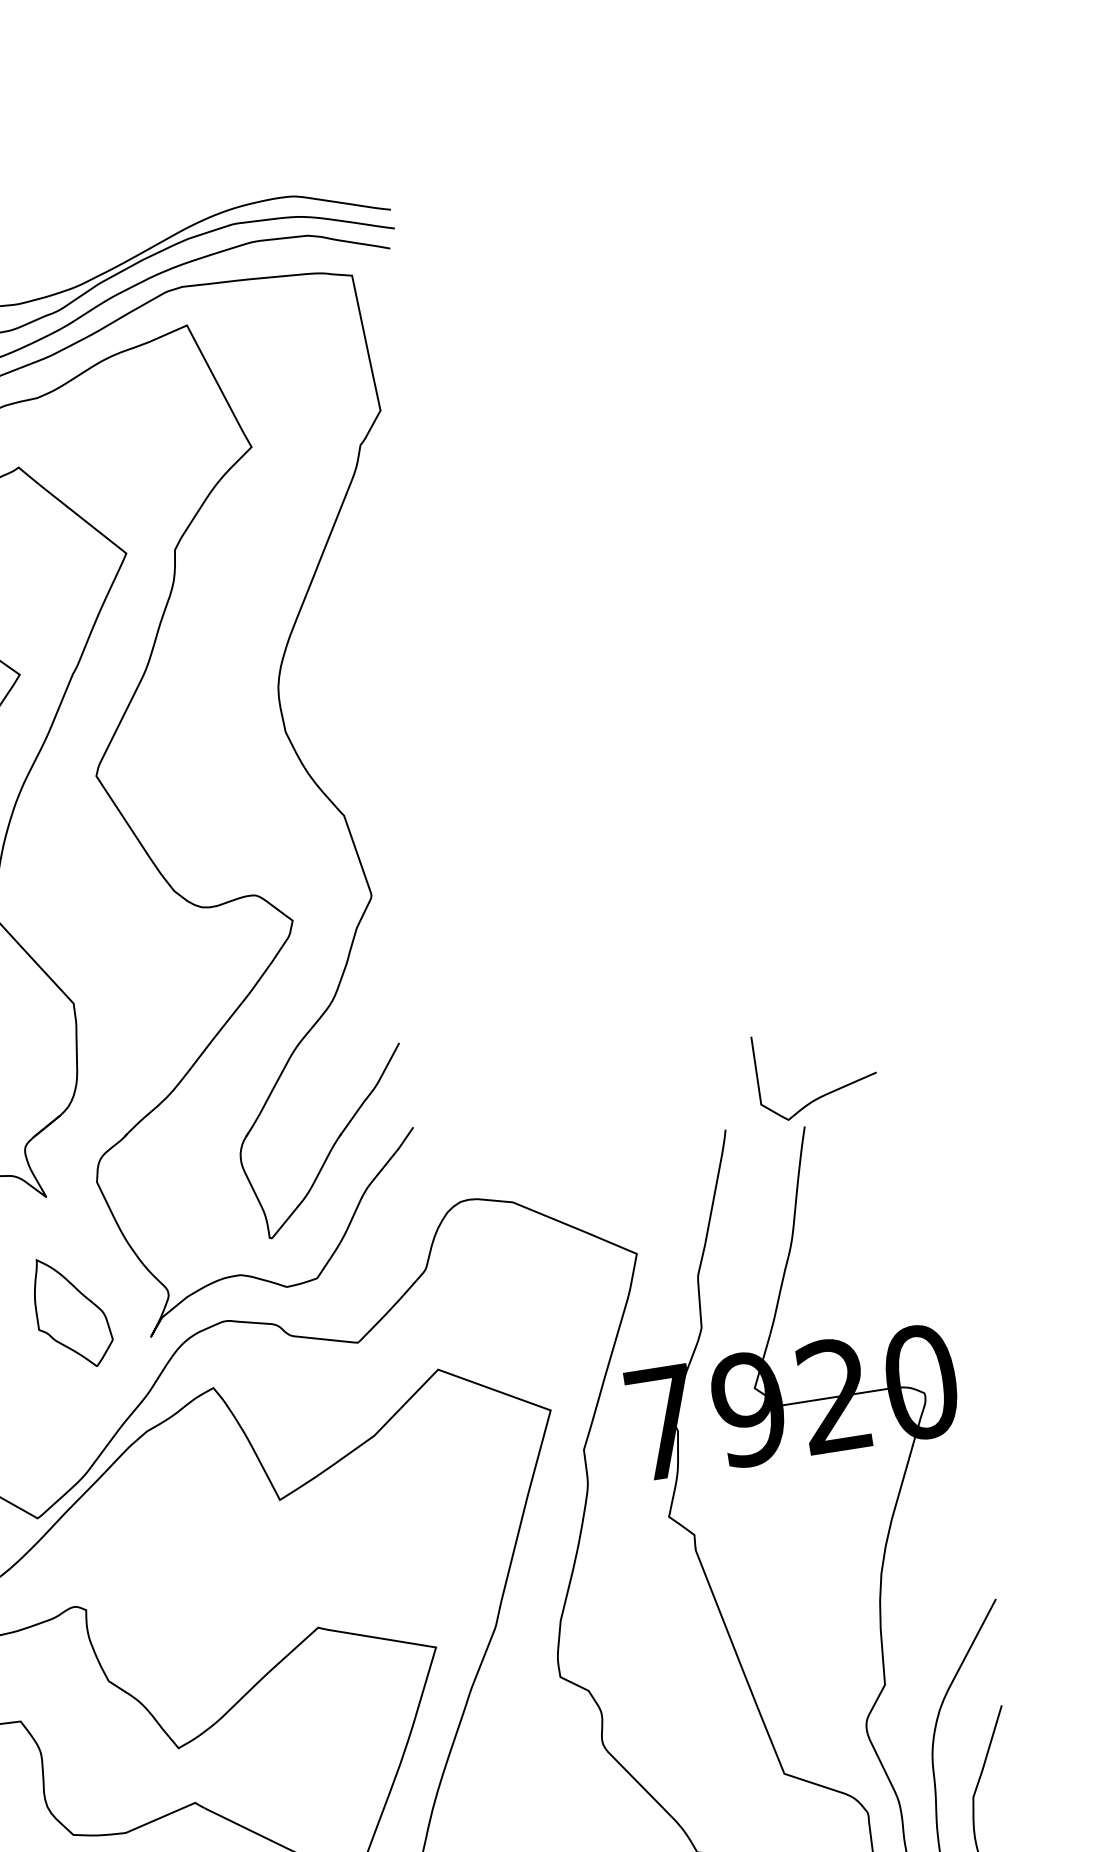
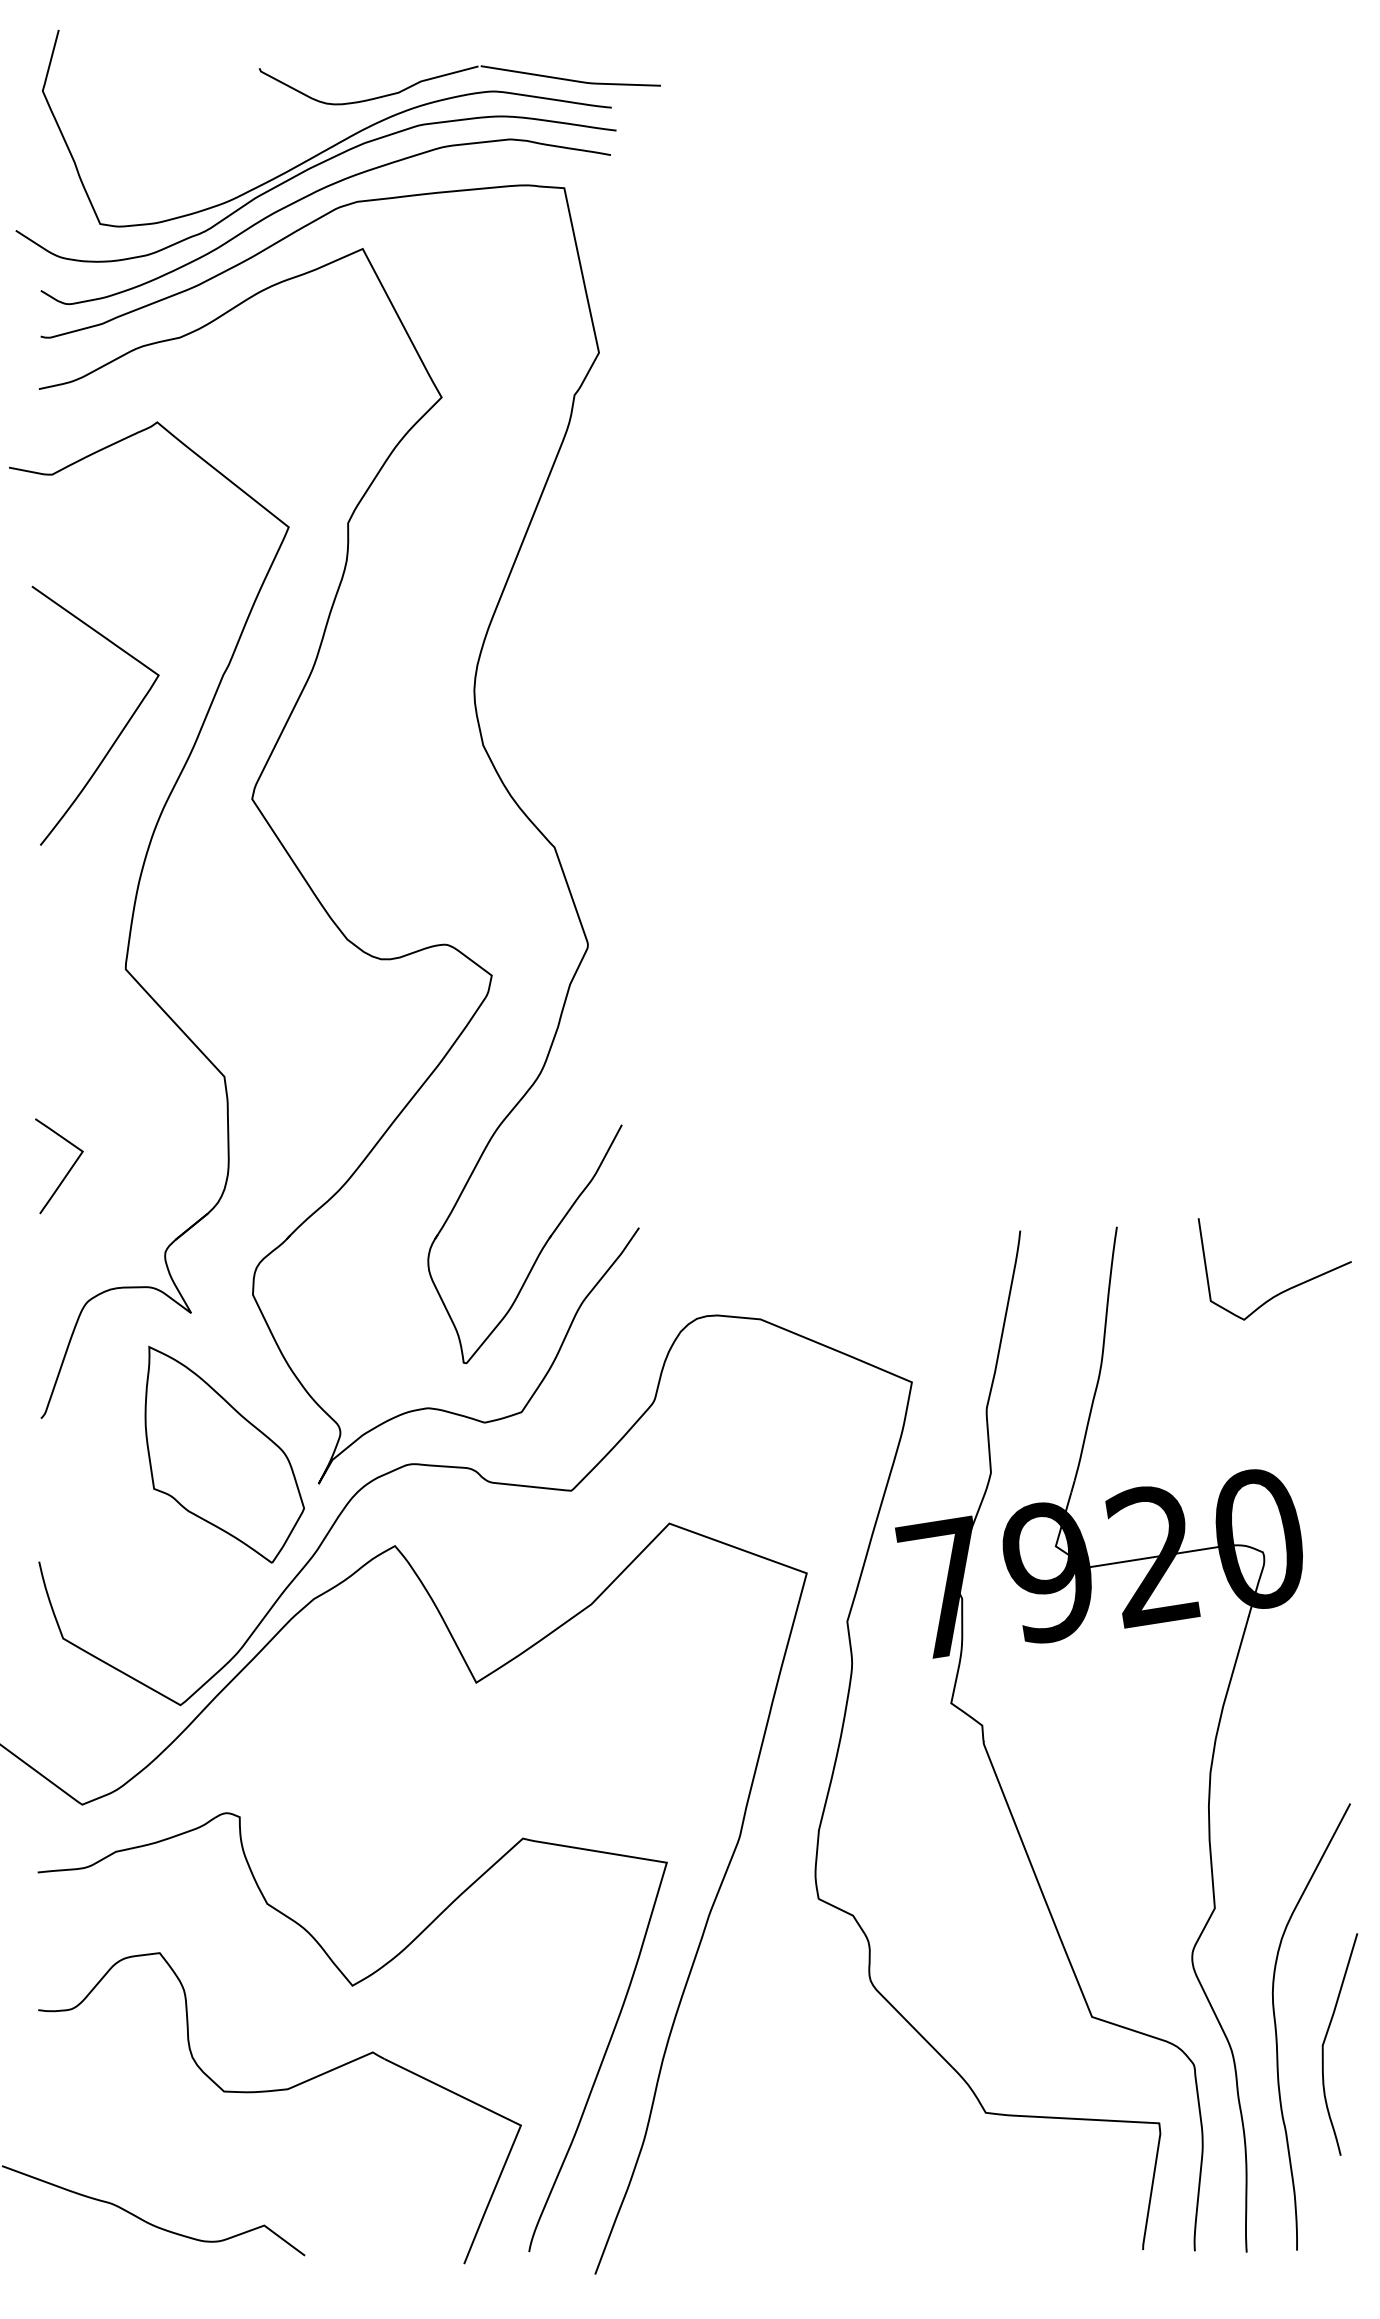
part: (263, 181) -> (456, 73), added
curve: (822, 1095) -> (1285, 1289), moved
part: (73, 1313) -> (224, 1454), size x1.67

